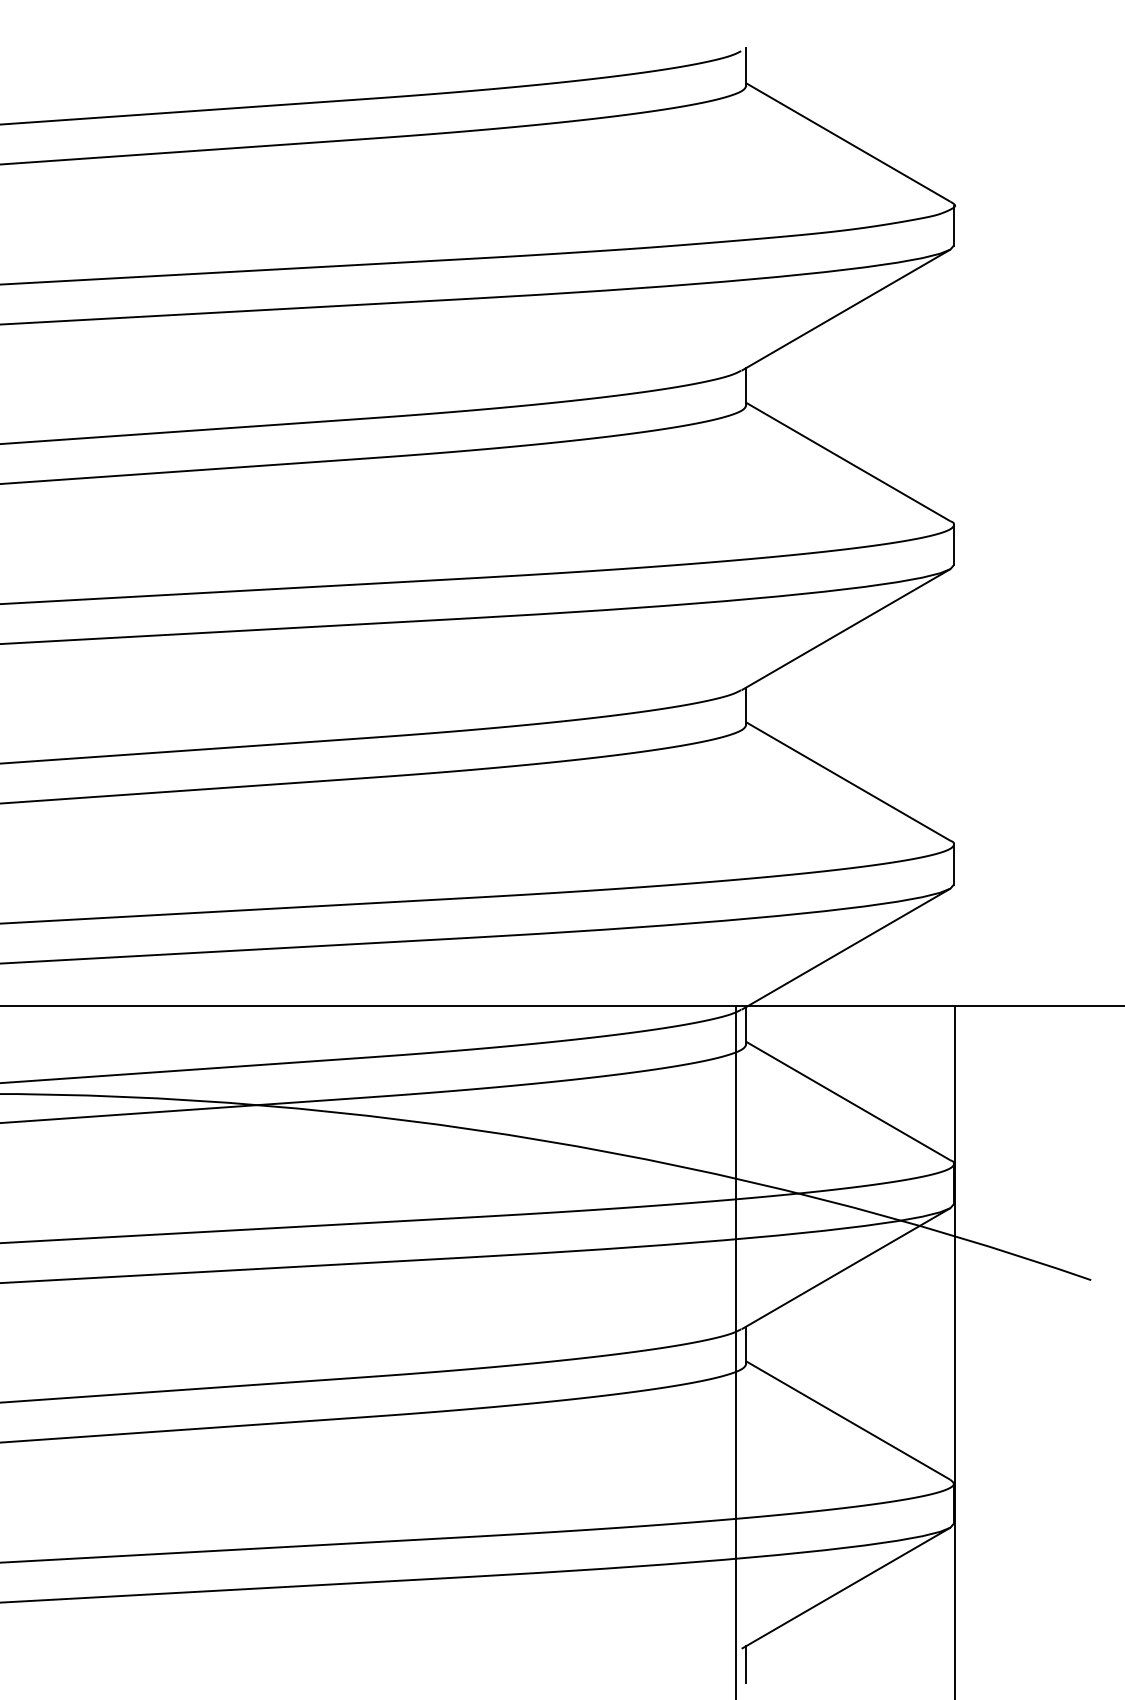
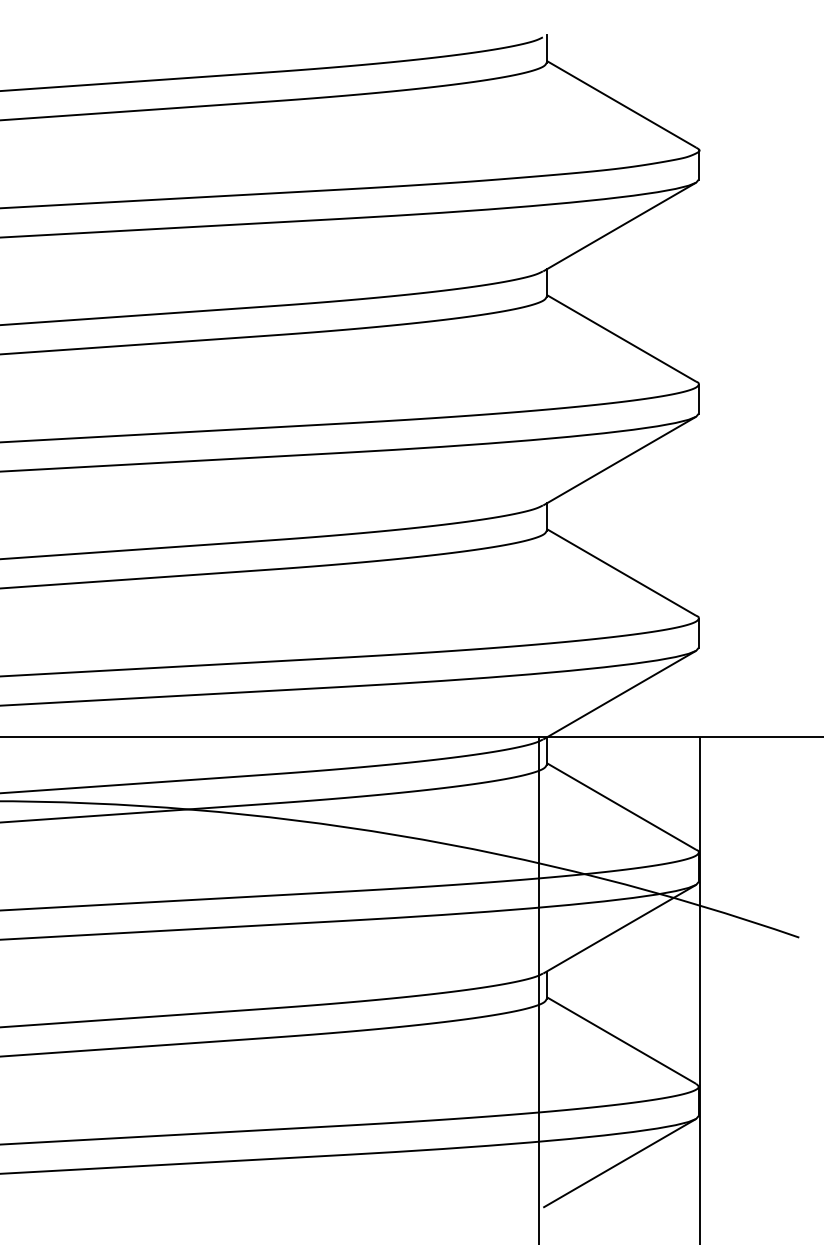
line: (746, 1664) -> (546, 1219), removed

